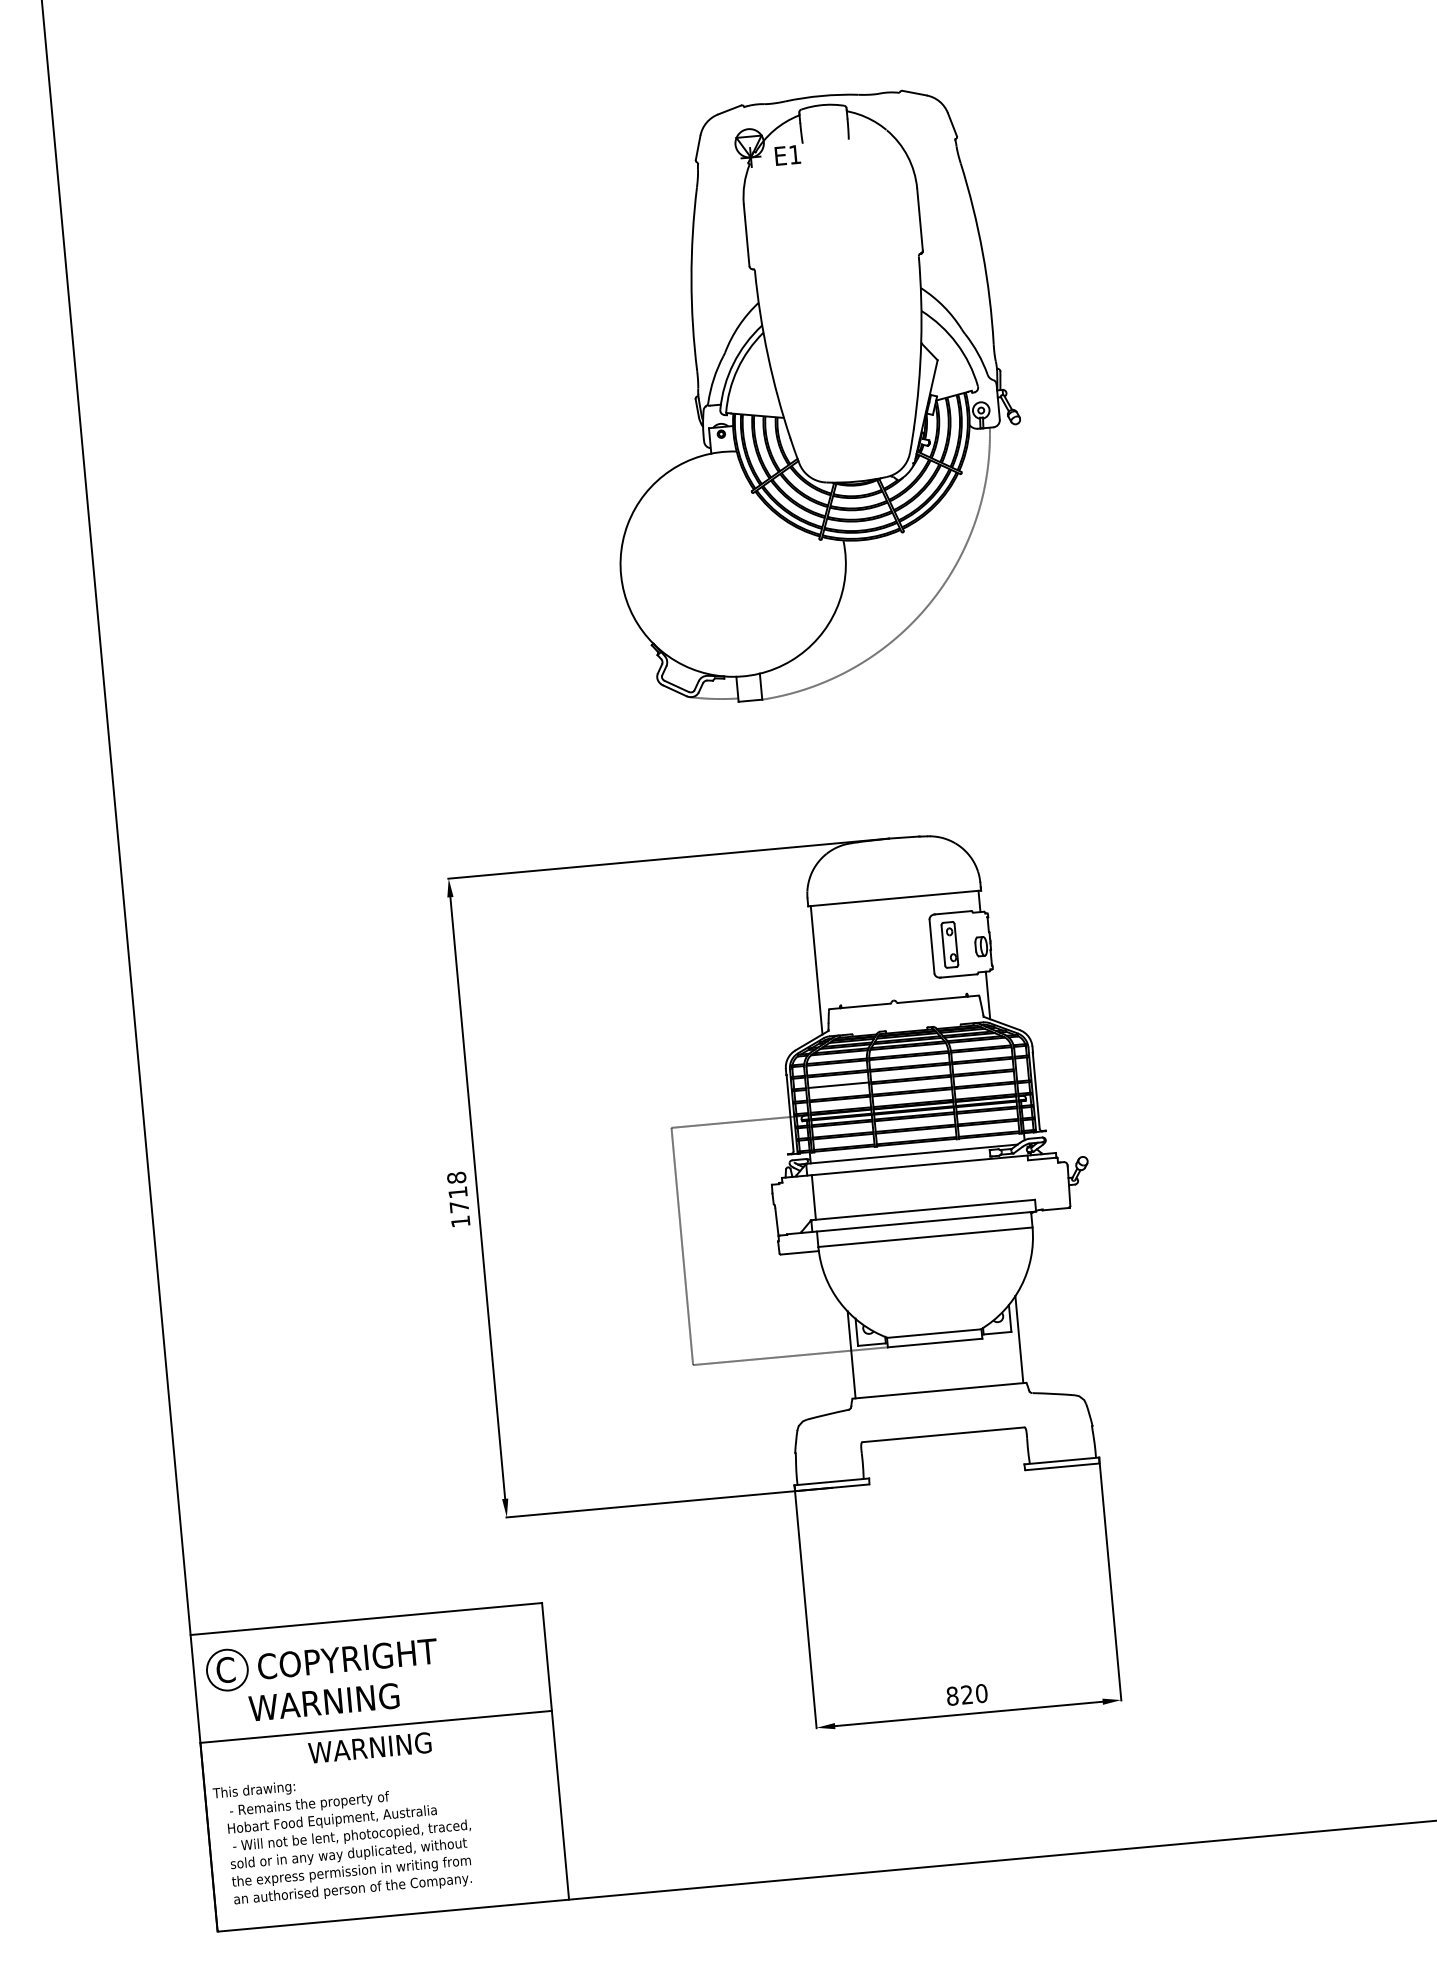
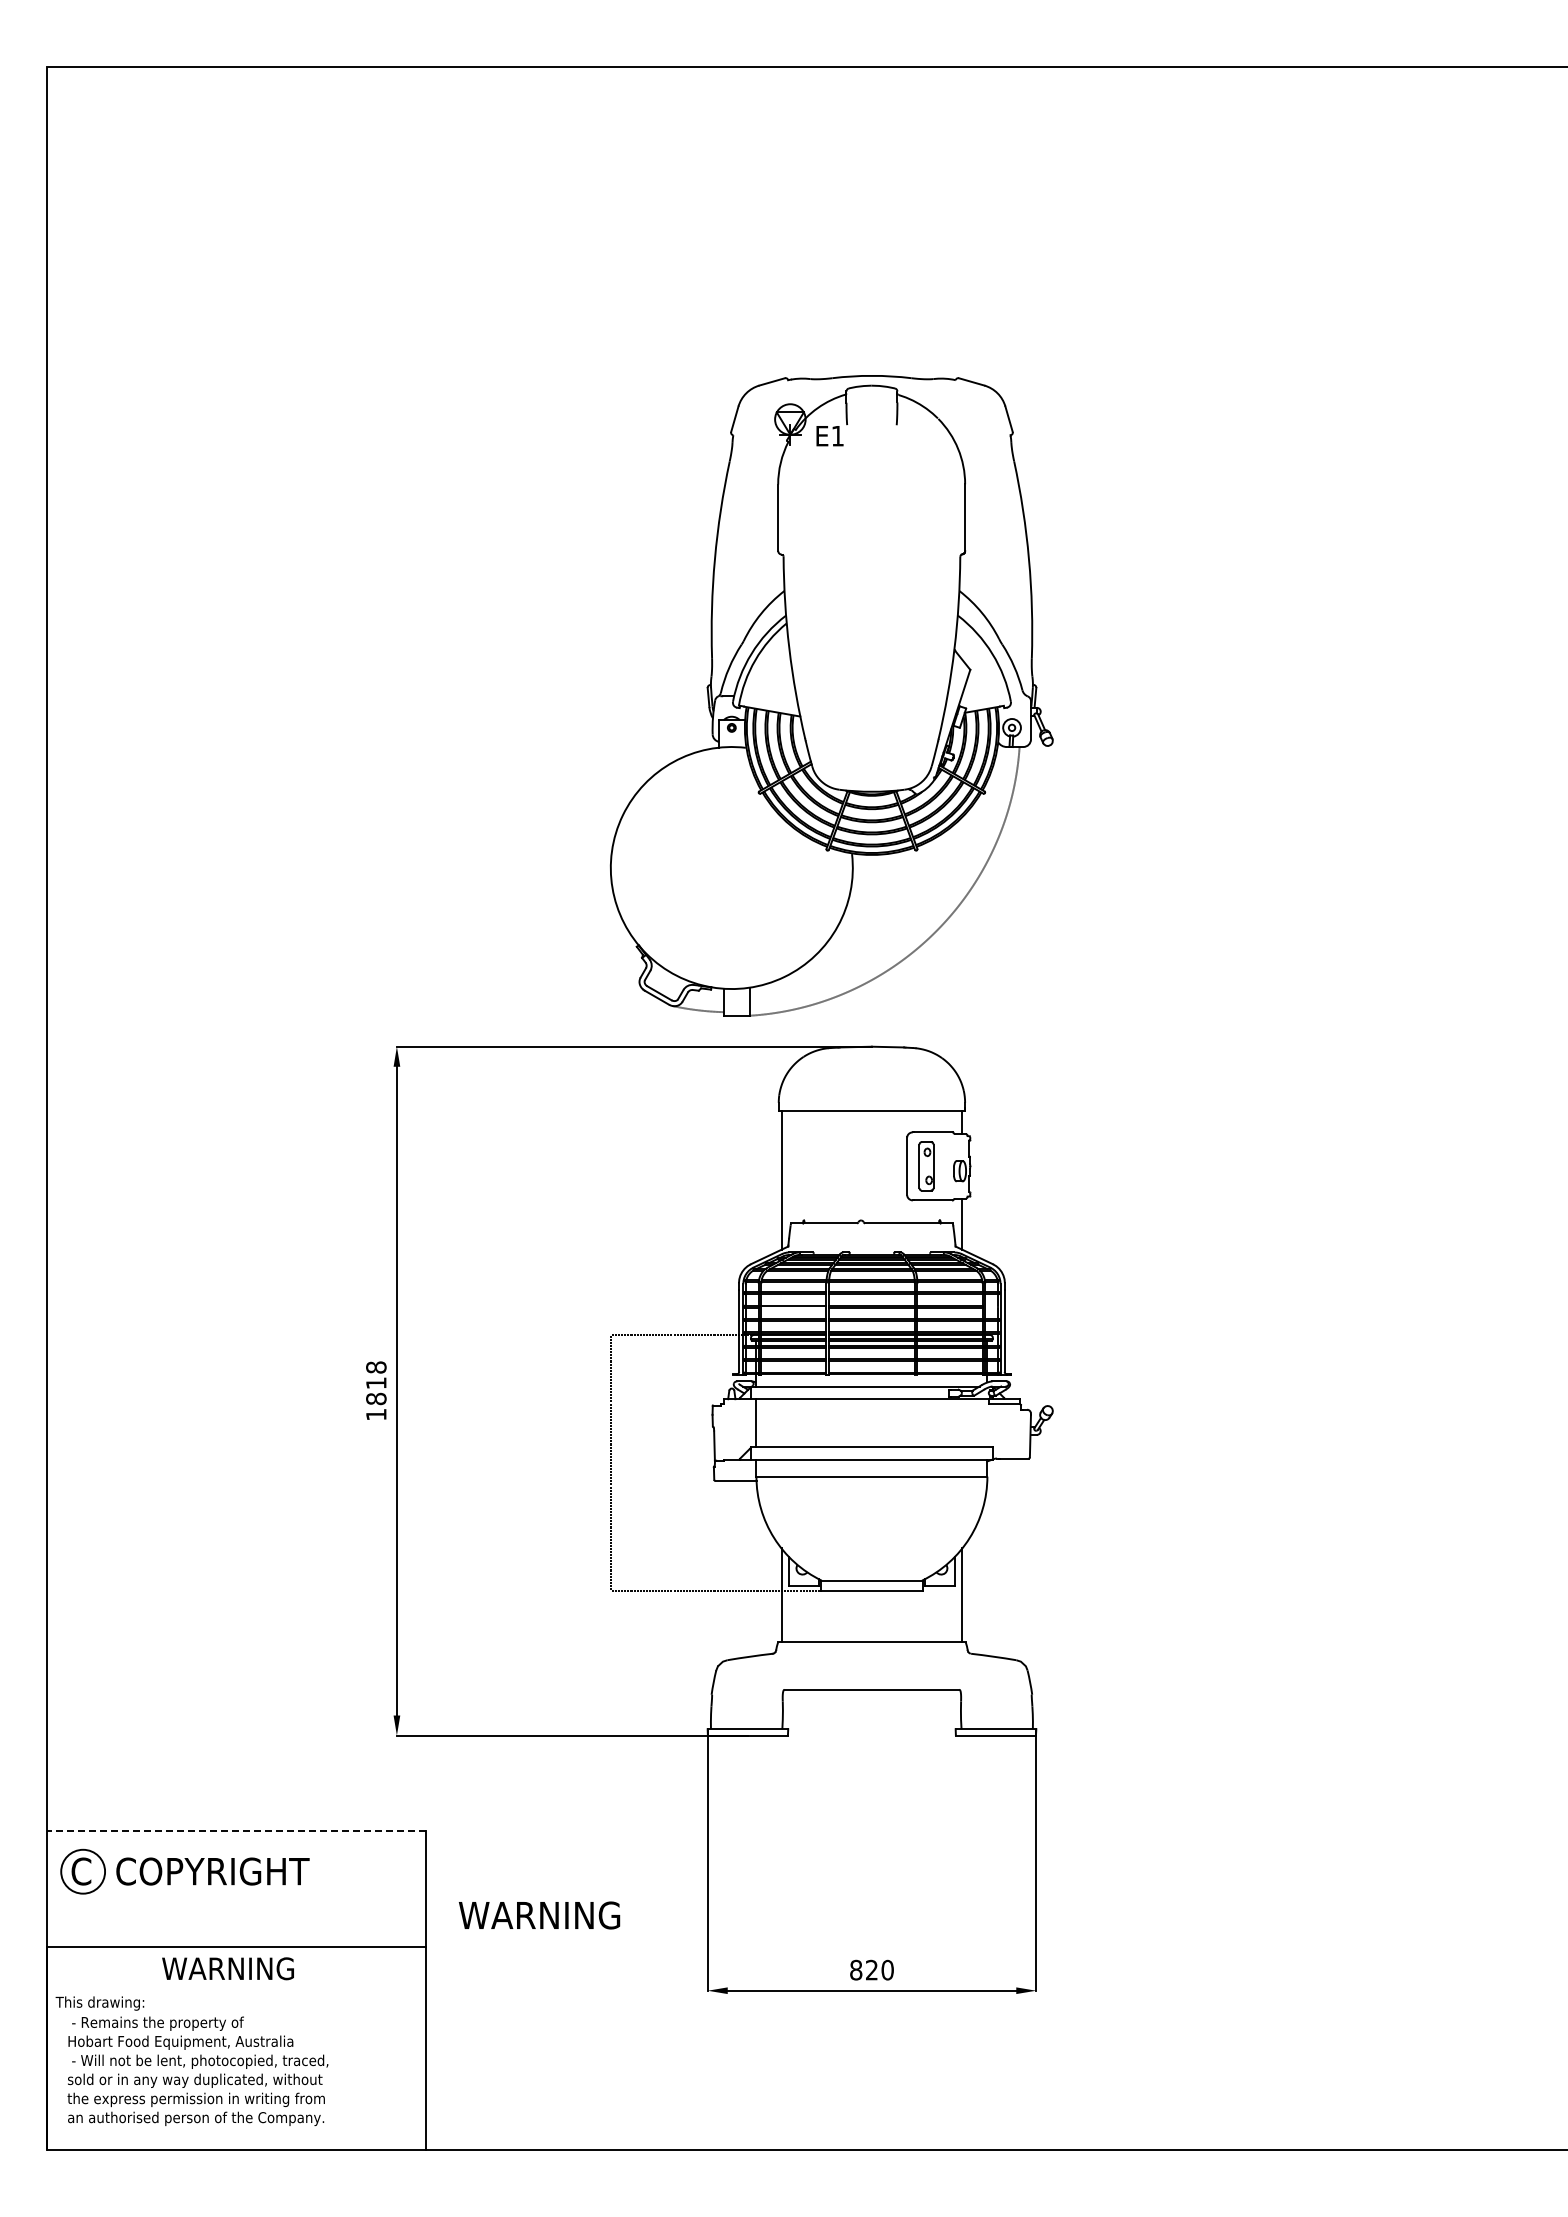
part: (811, 395) -> (831, 695), moved
text: (459, 1206) -> (376, 1398), 1718 -> 1818
line: (366, 1618) -> (236, 1830), solid -> dashed
text: (324, 1702) -> (539, 1915), moved

